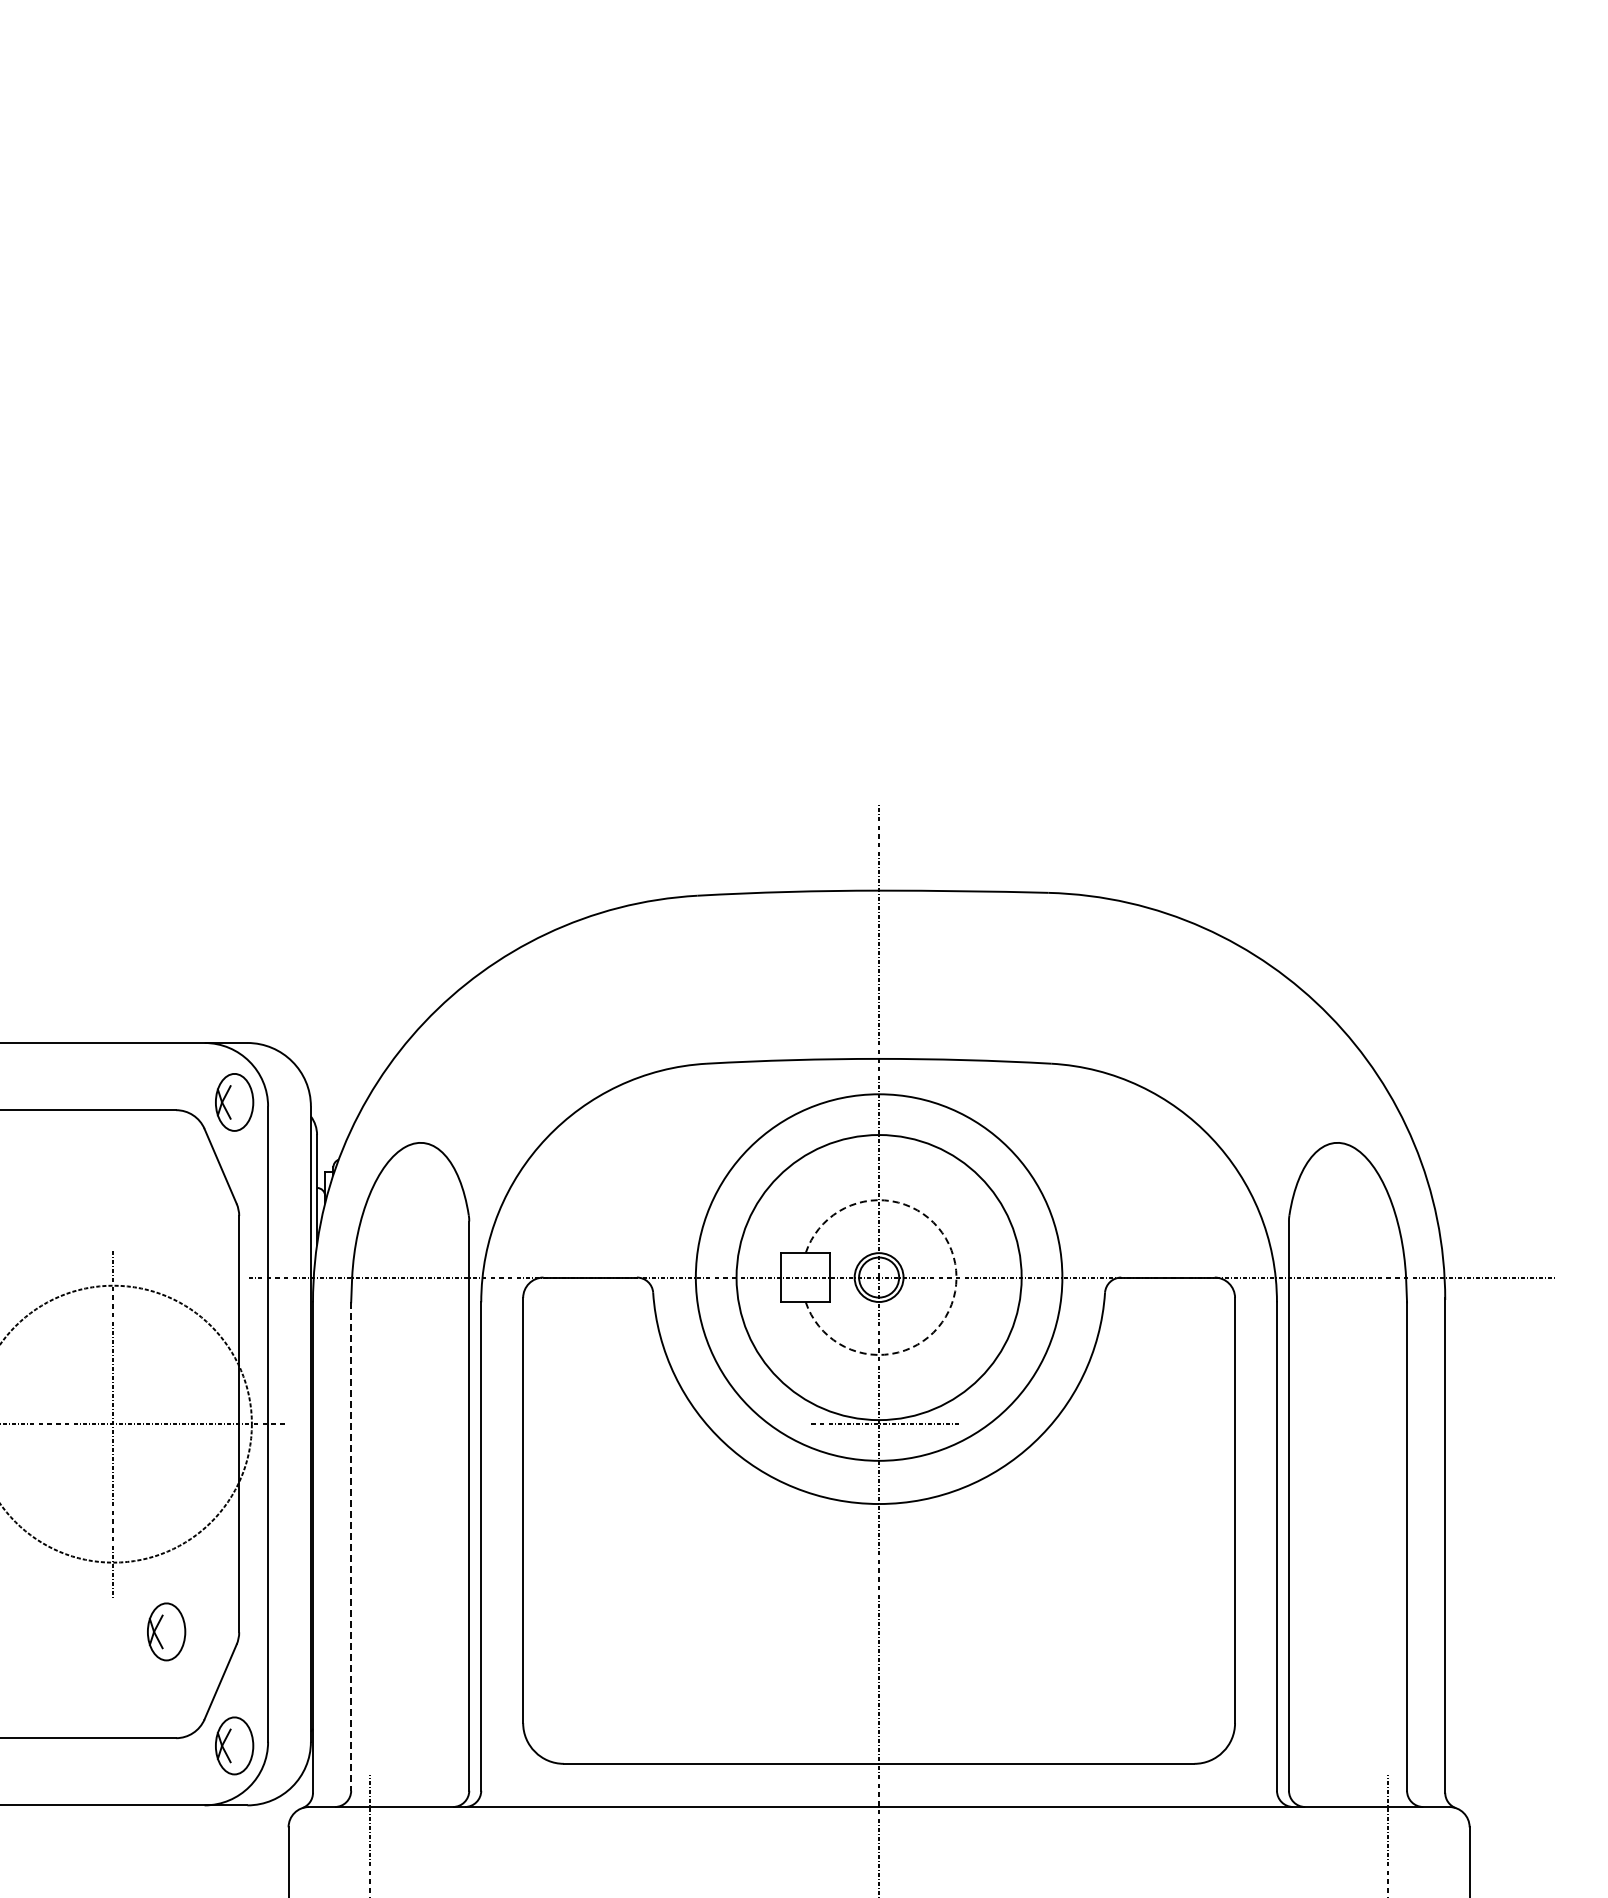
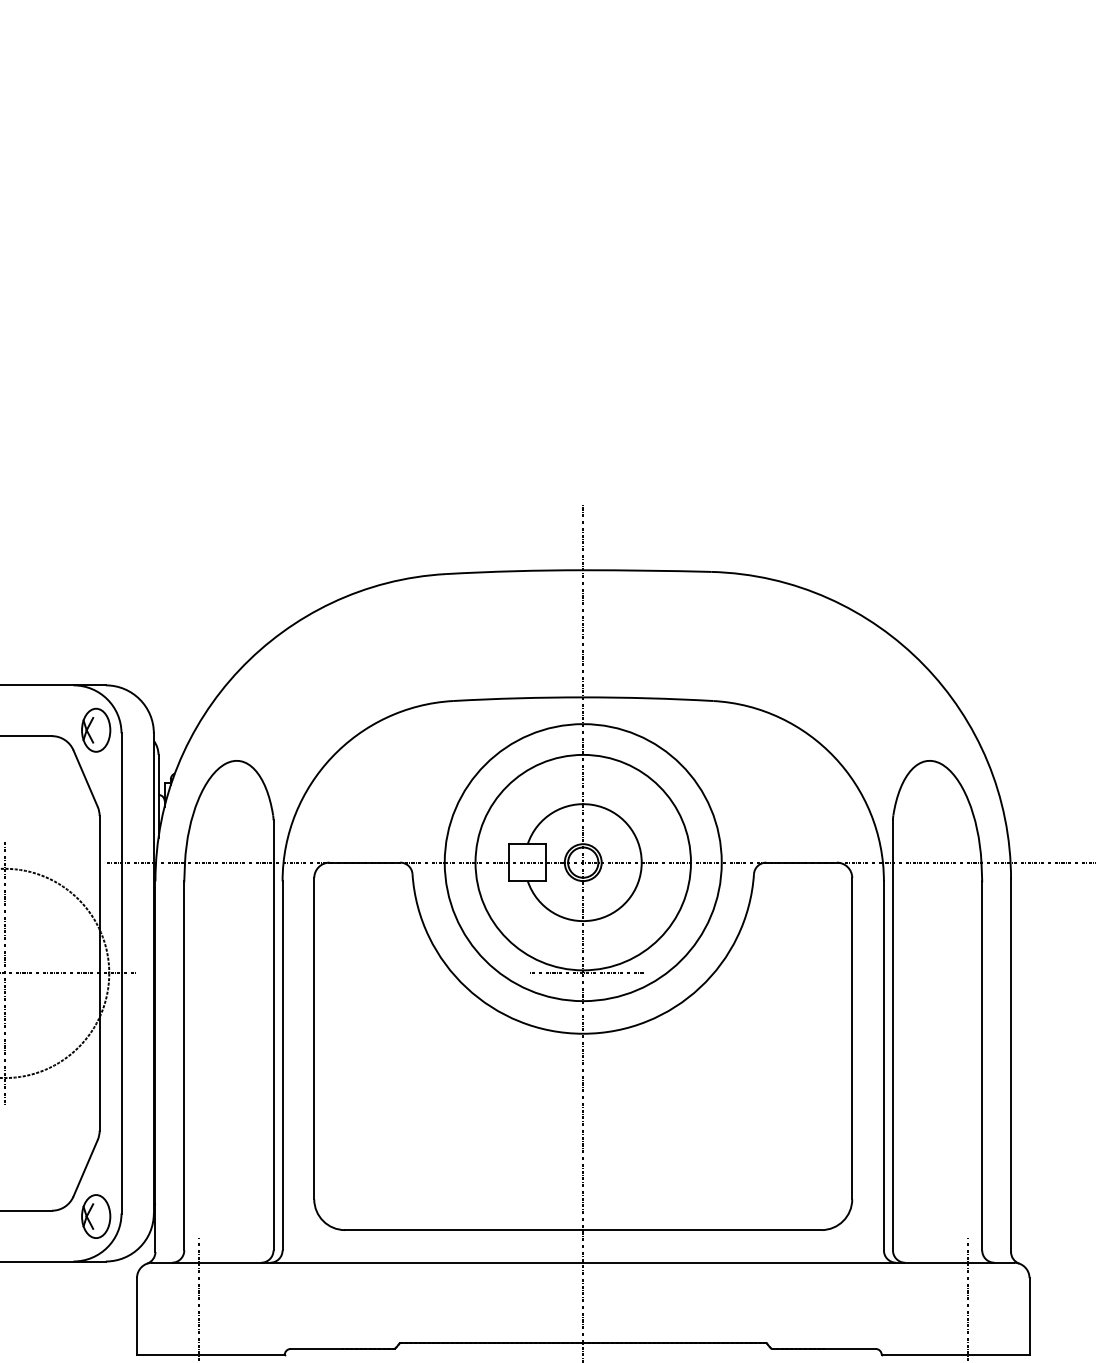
arc: (956, 1277) -> (641, 862), dashed -> solid
line: (351, 1547) -> (184, 1066), dashed -> solid
part: (166, 1631) -> (44, 1130), removed

